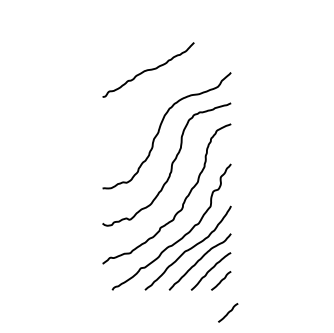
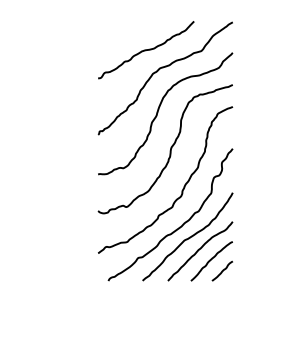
curve: (162, 88) -> (160, 69), added
line: (228, 312) -> (230, 304), removed

